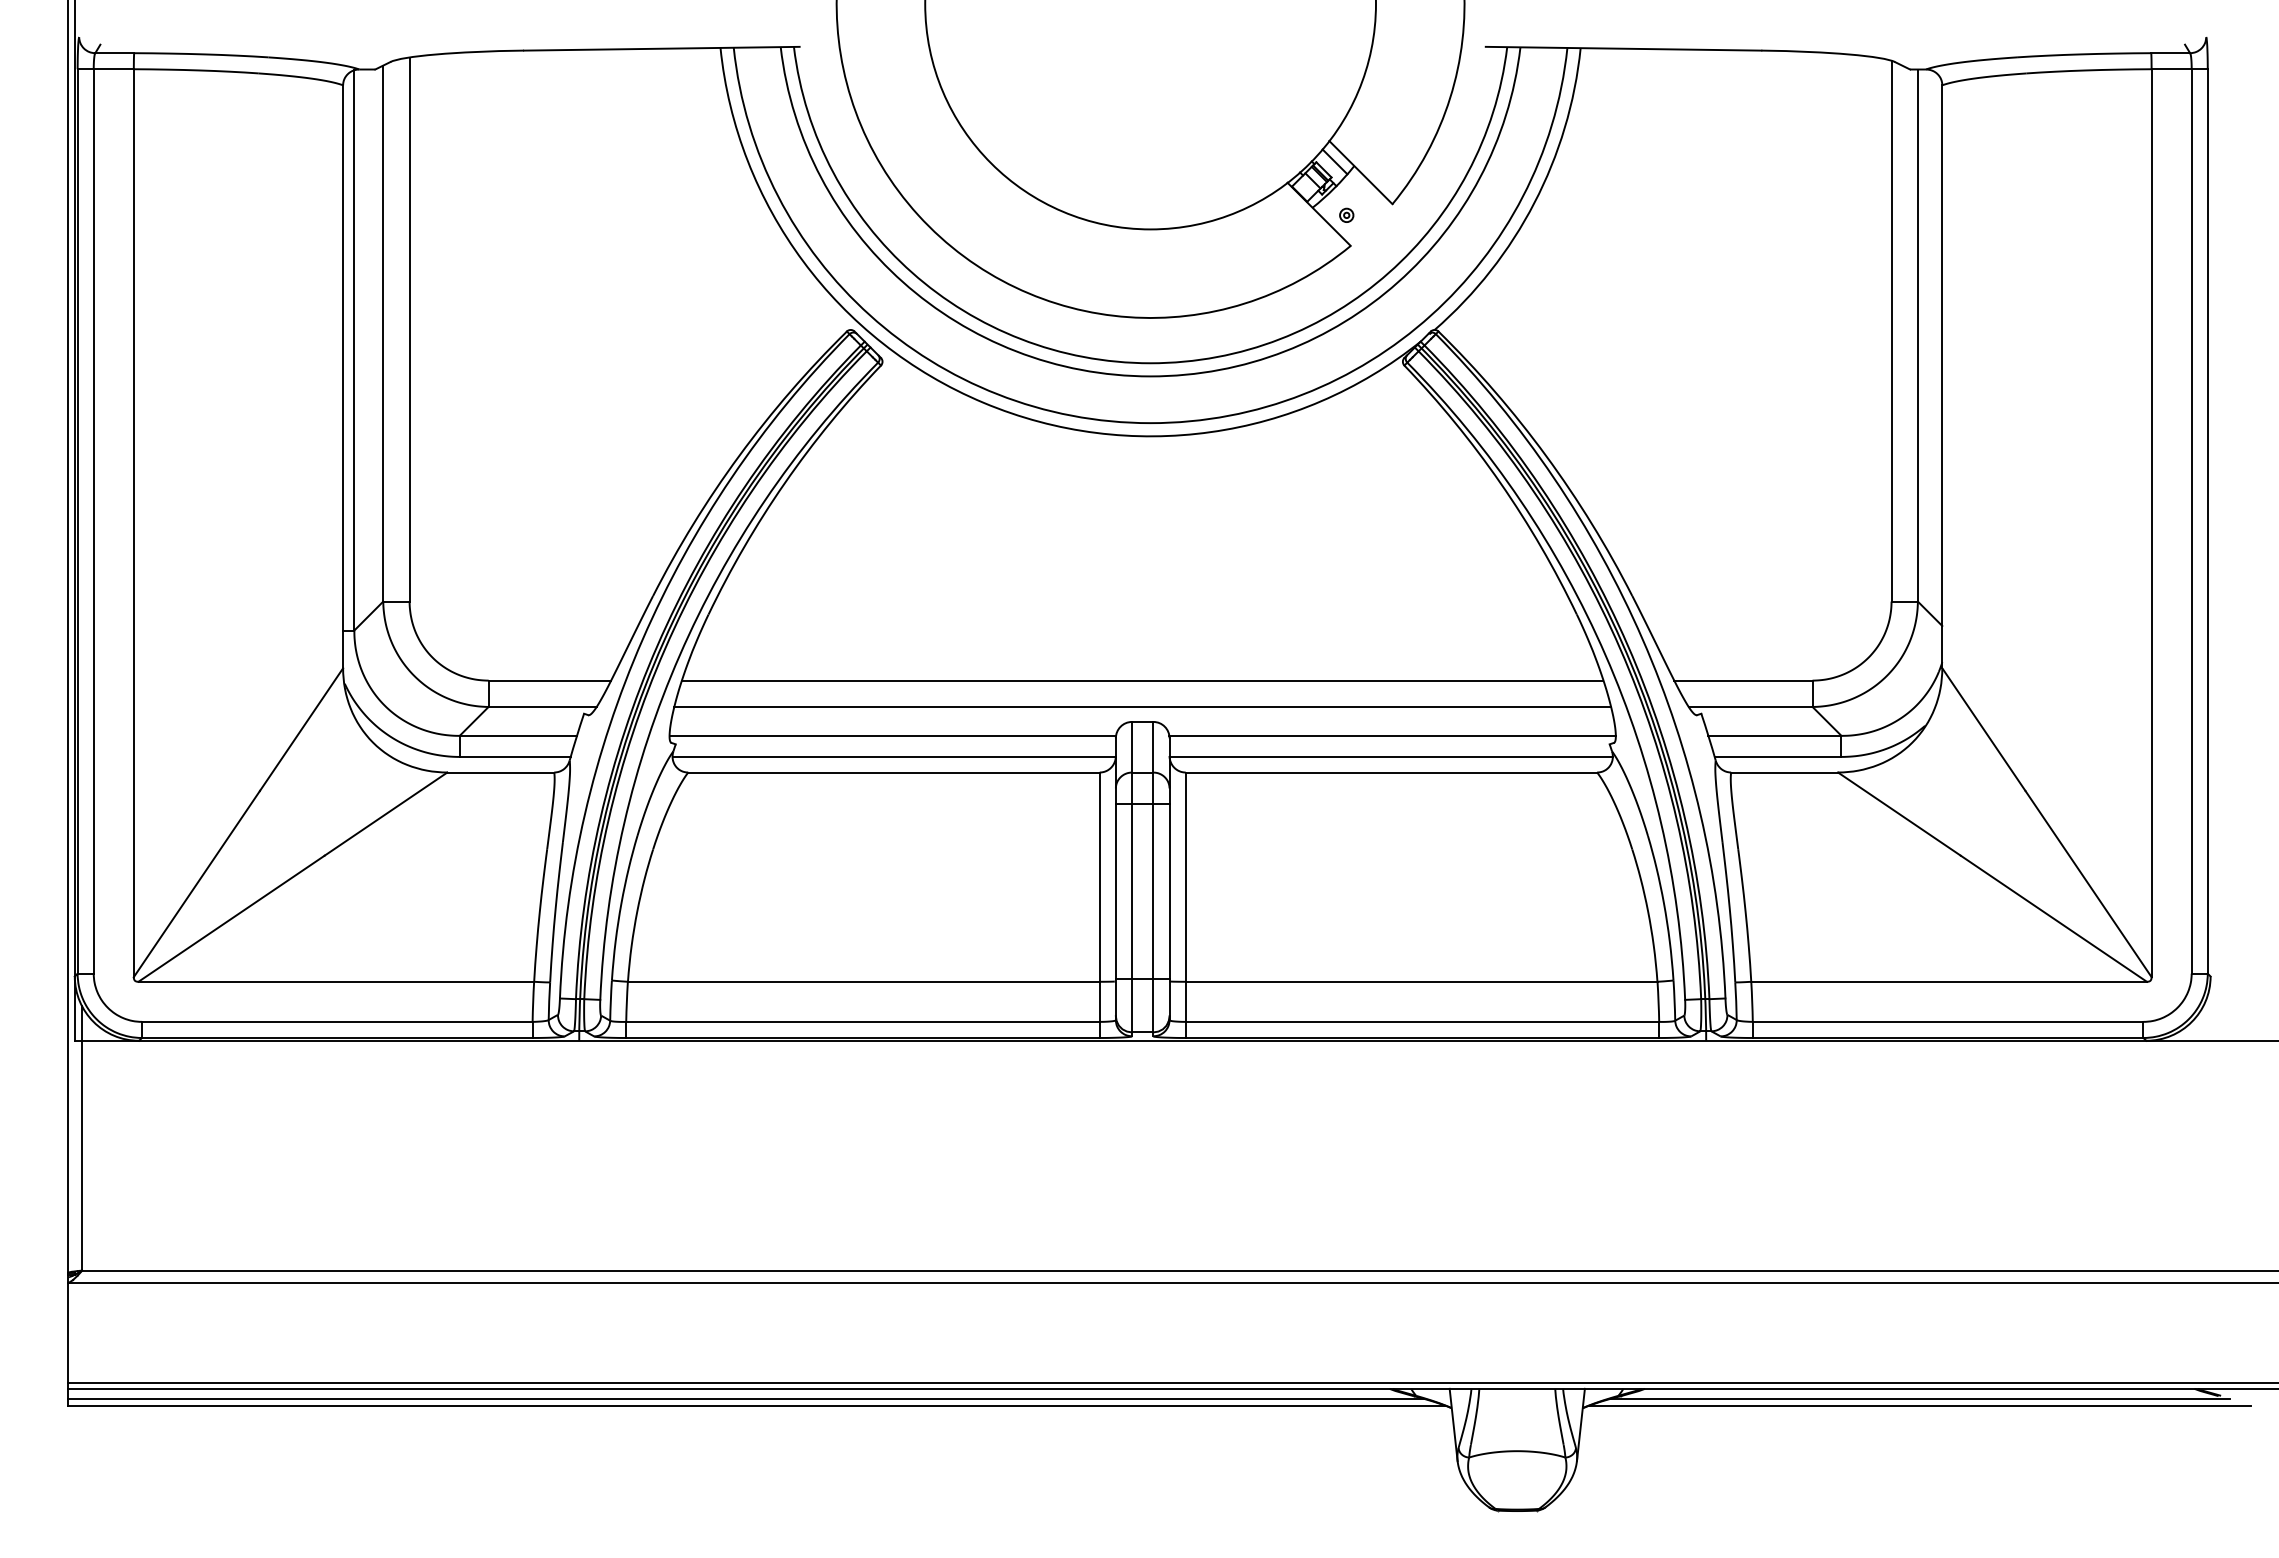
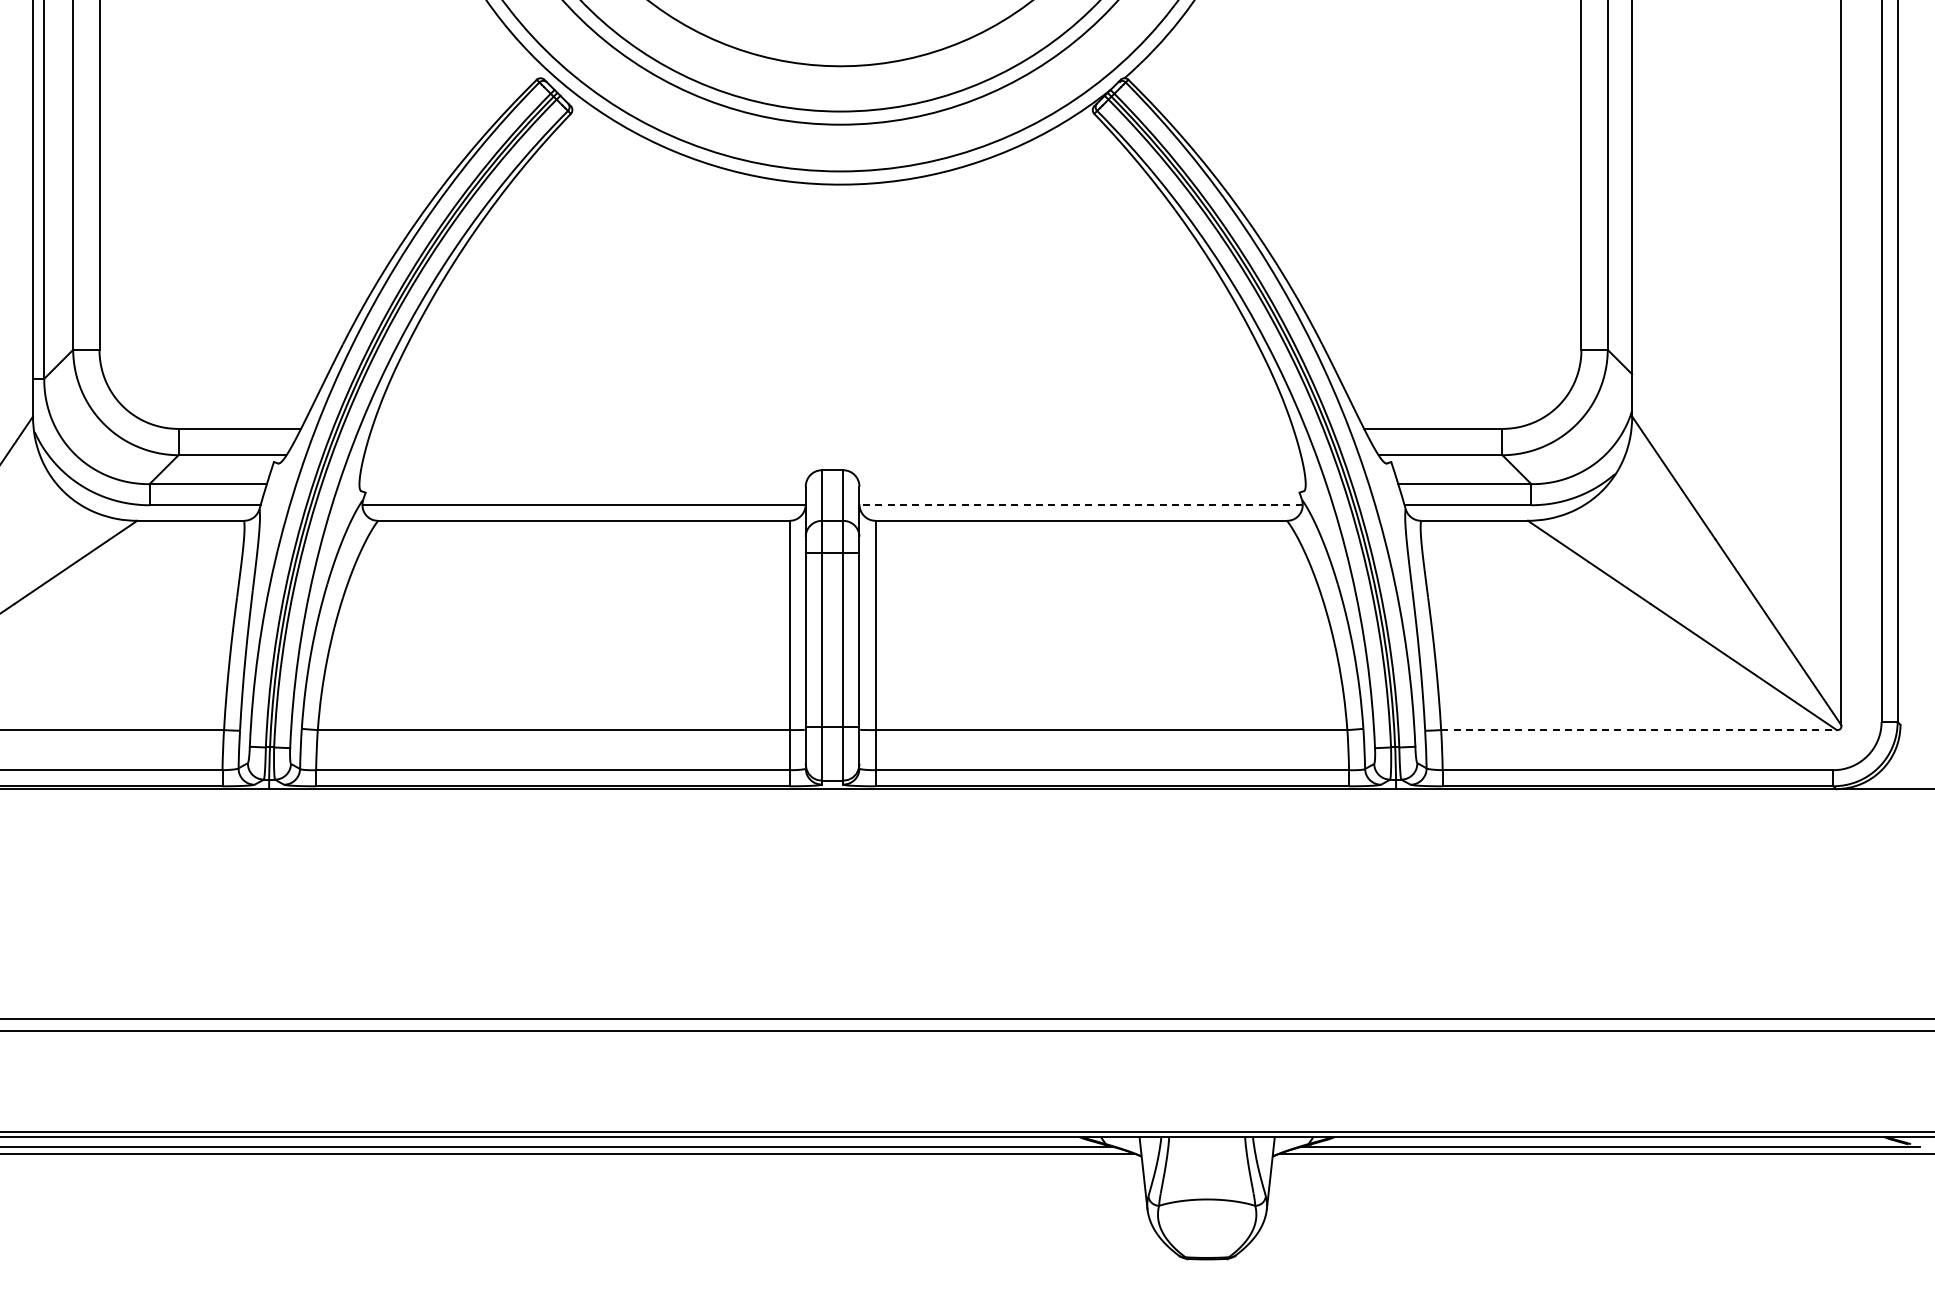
line: (1142, 680) -> (832, 428), removed
line: (1142, 706) -> (832, 454), removed
line: (892, 735) -> (582, 483), removed
line: (1392, 735) -> (1082, 483), removed
line: (1391, 756) -> (1081, 504), solid -> dashed
line: (1949, 981) -> (1639, 729), solid -> dashed

